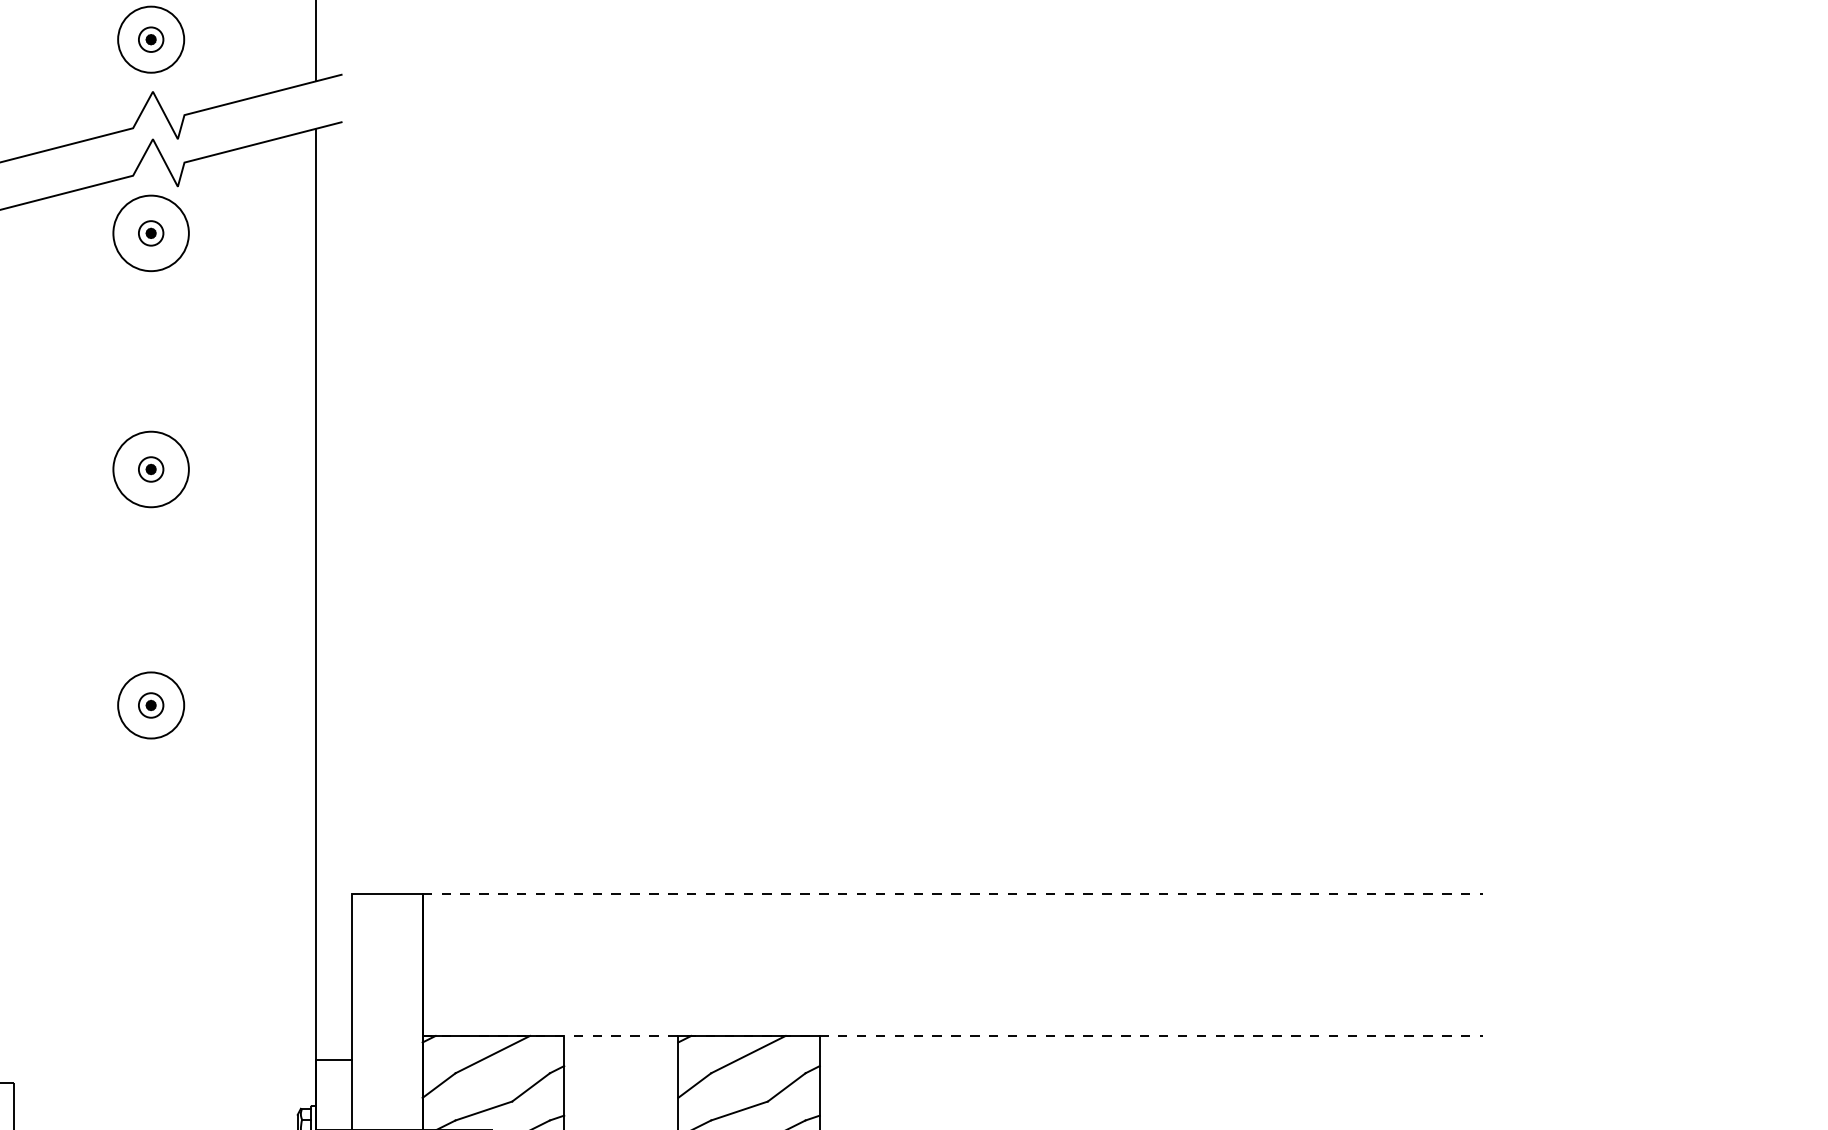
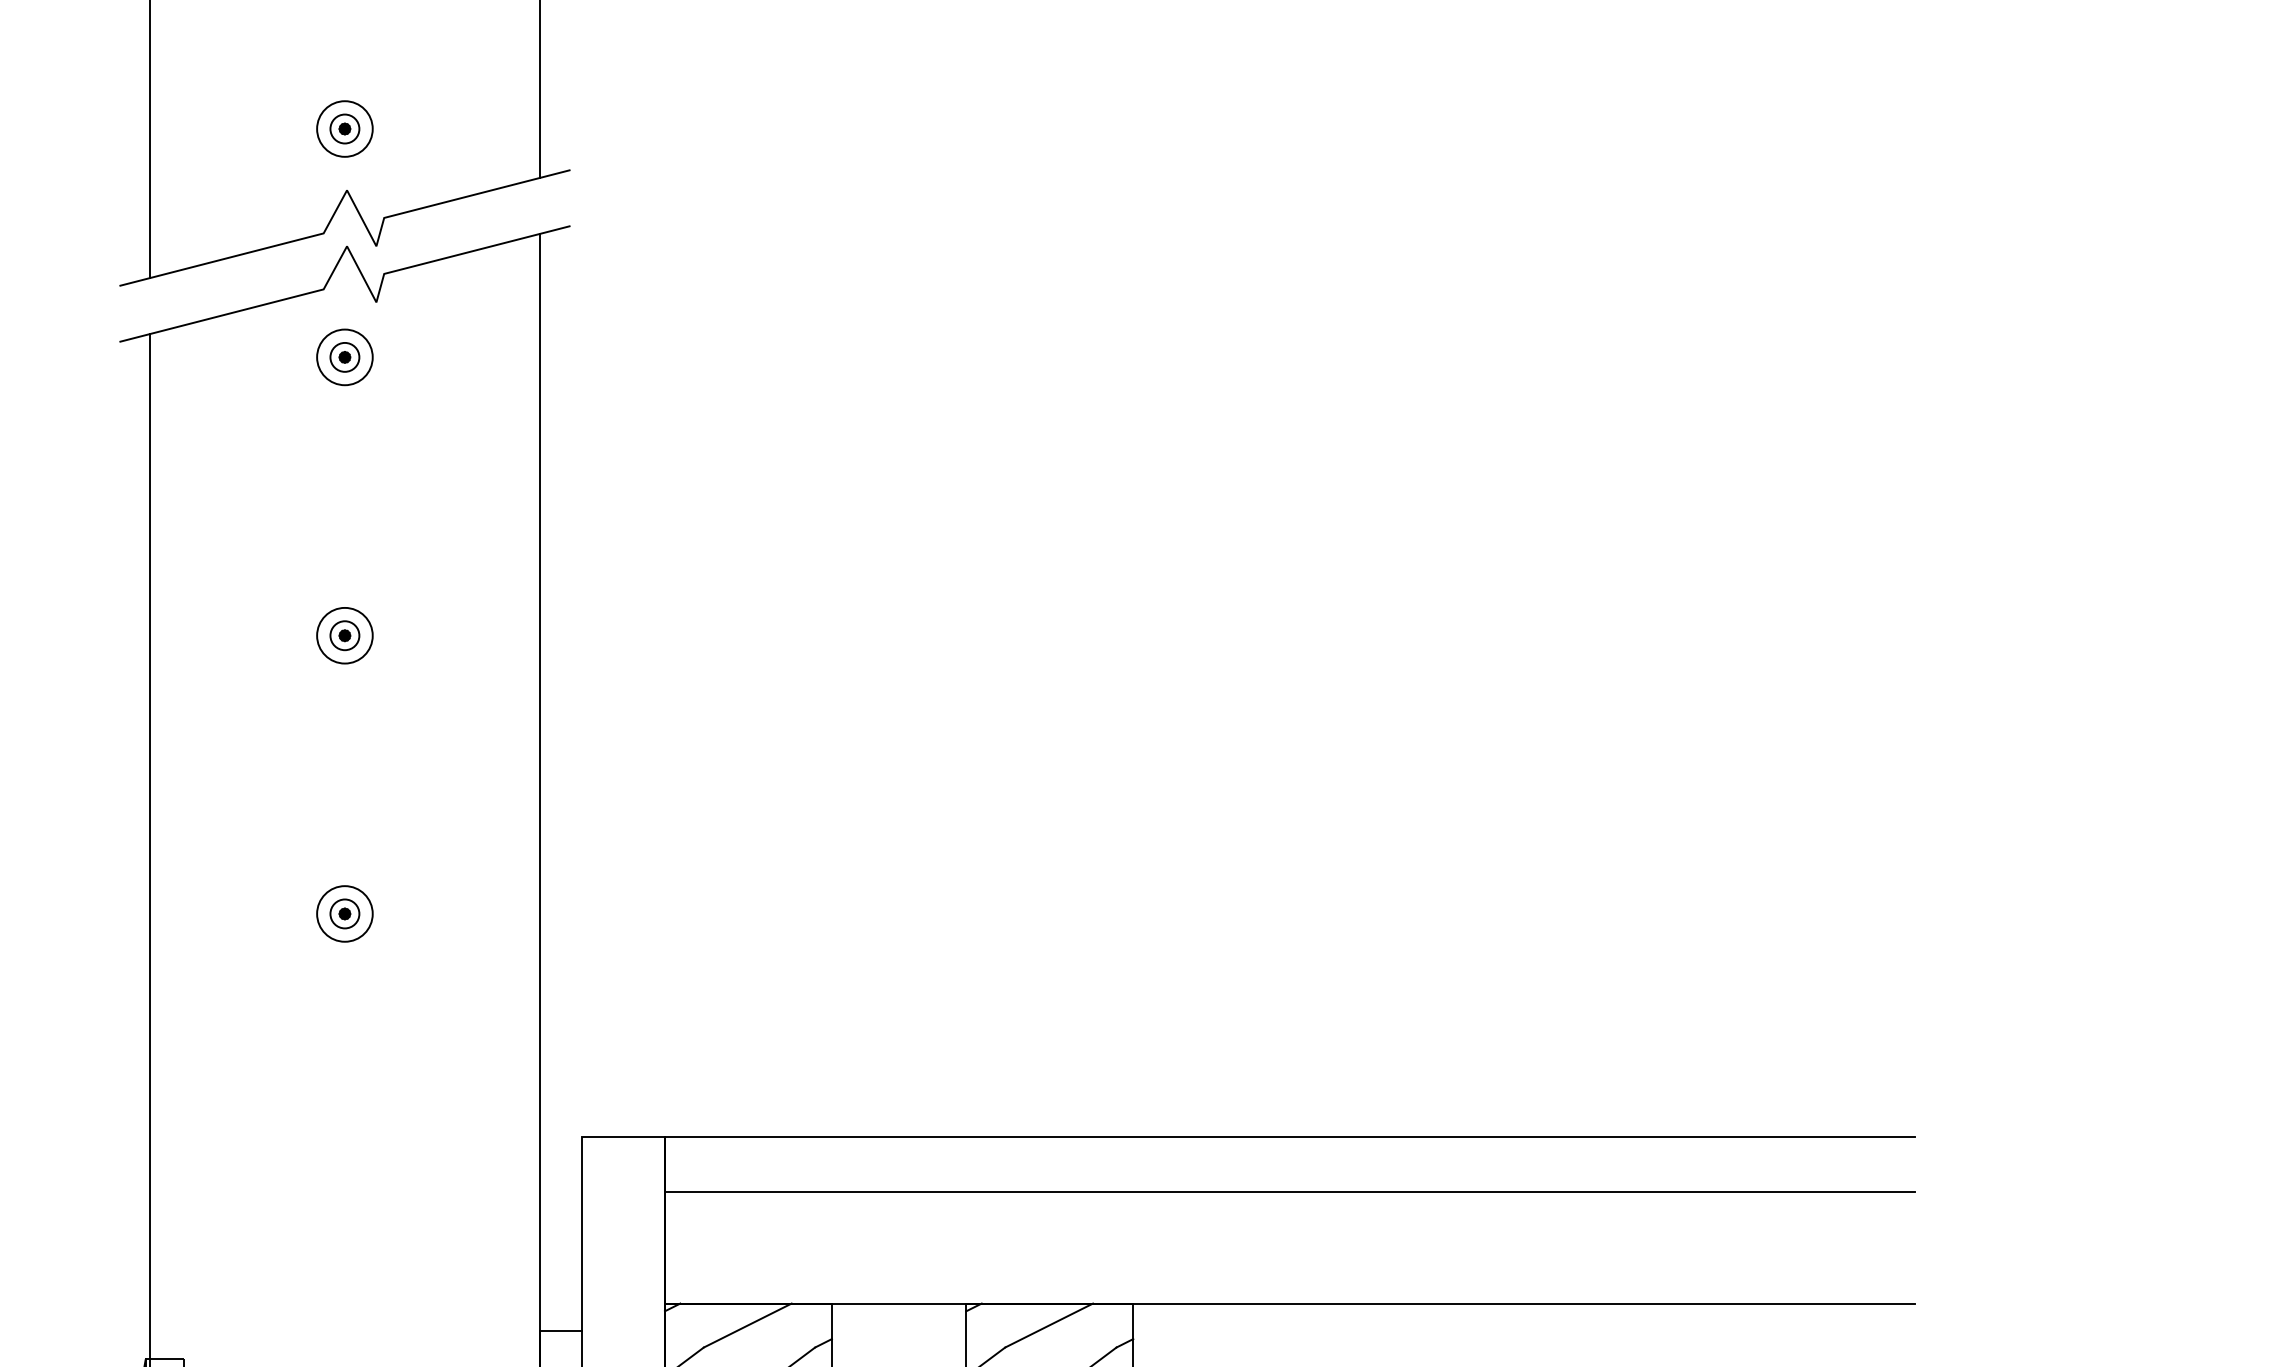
circle: (150, 39) -> (344, 128), size x0.71
circle: (150, 233) -> (344, 357), size x0.62
circle: (150, 469) -> (344, 635), size x0.62
circle: (150, 705) -> (344, 913), size x0.71
line: (952, 894) -> (1289, 1136), dashed -> solid
line: (952, 941) -> (1289, 1192), added
line: (952, 1035) -> (1289, 1303), dashed -> solid

